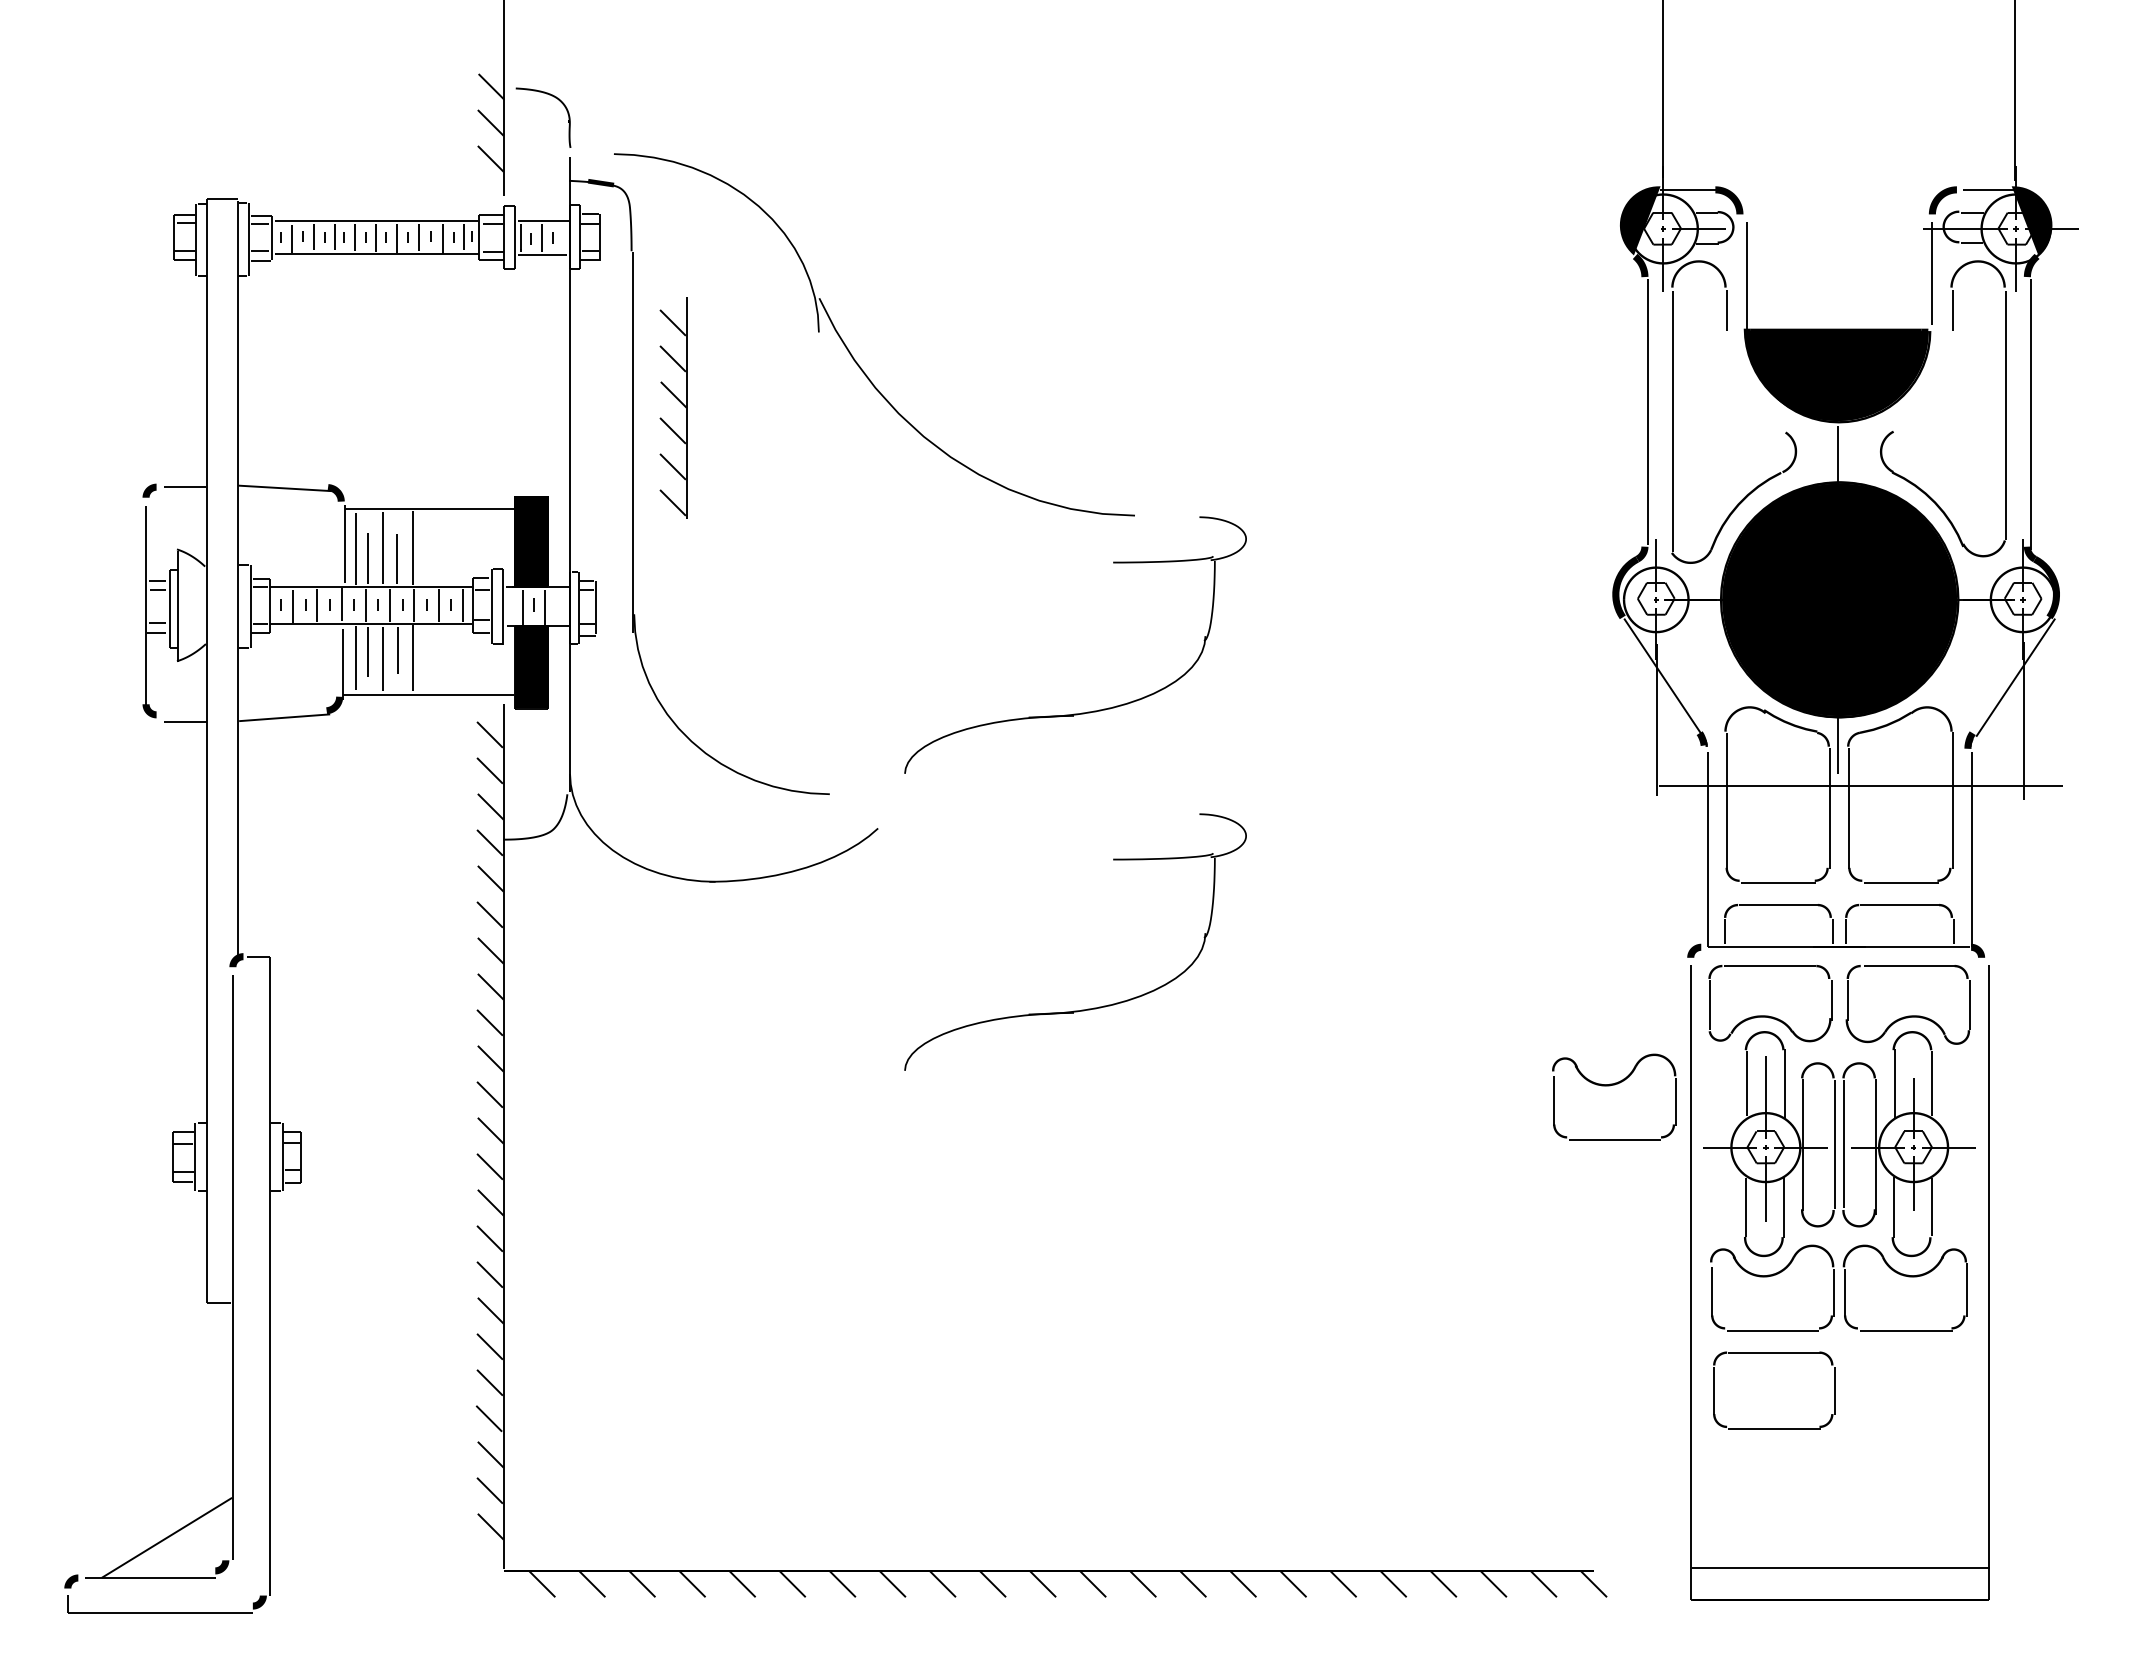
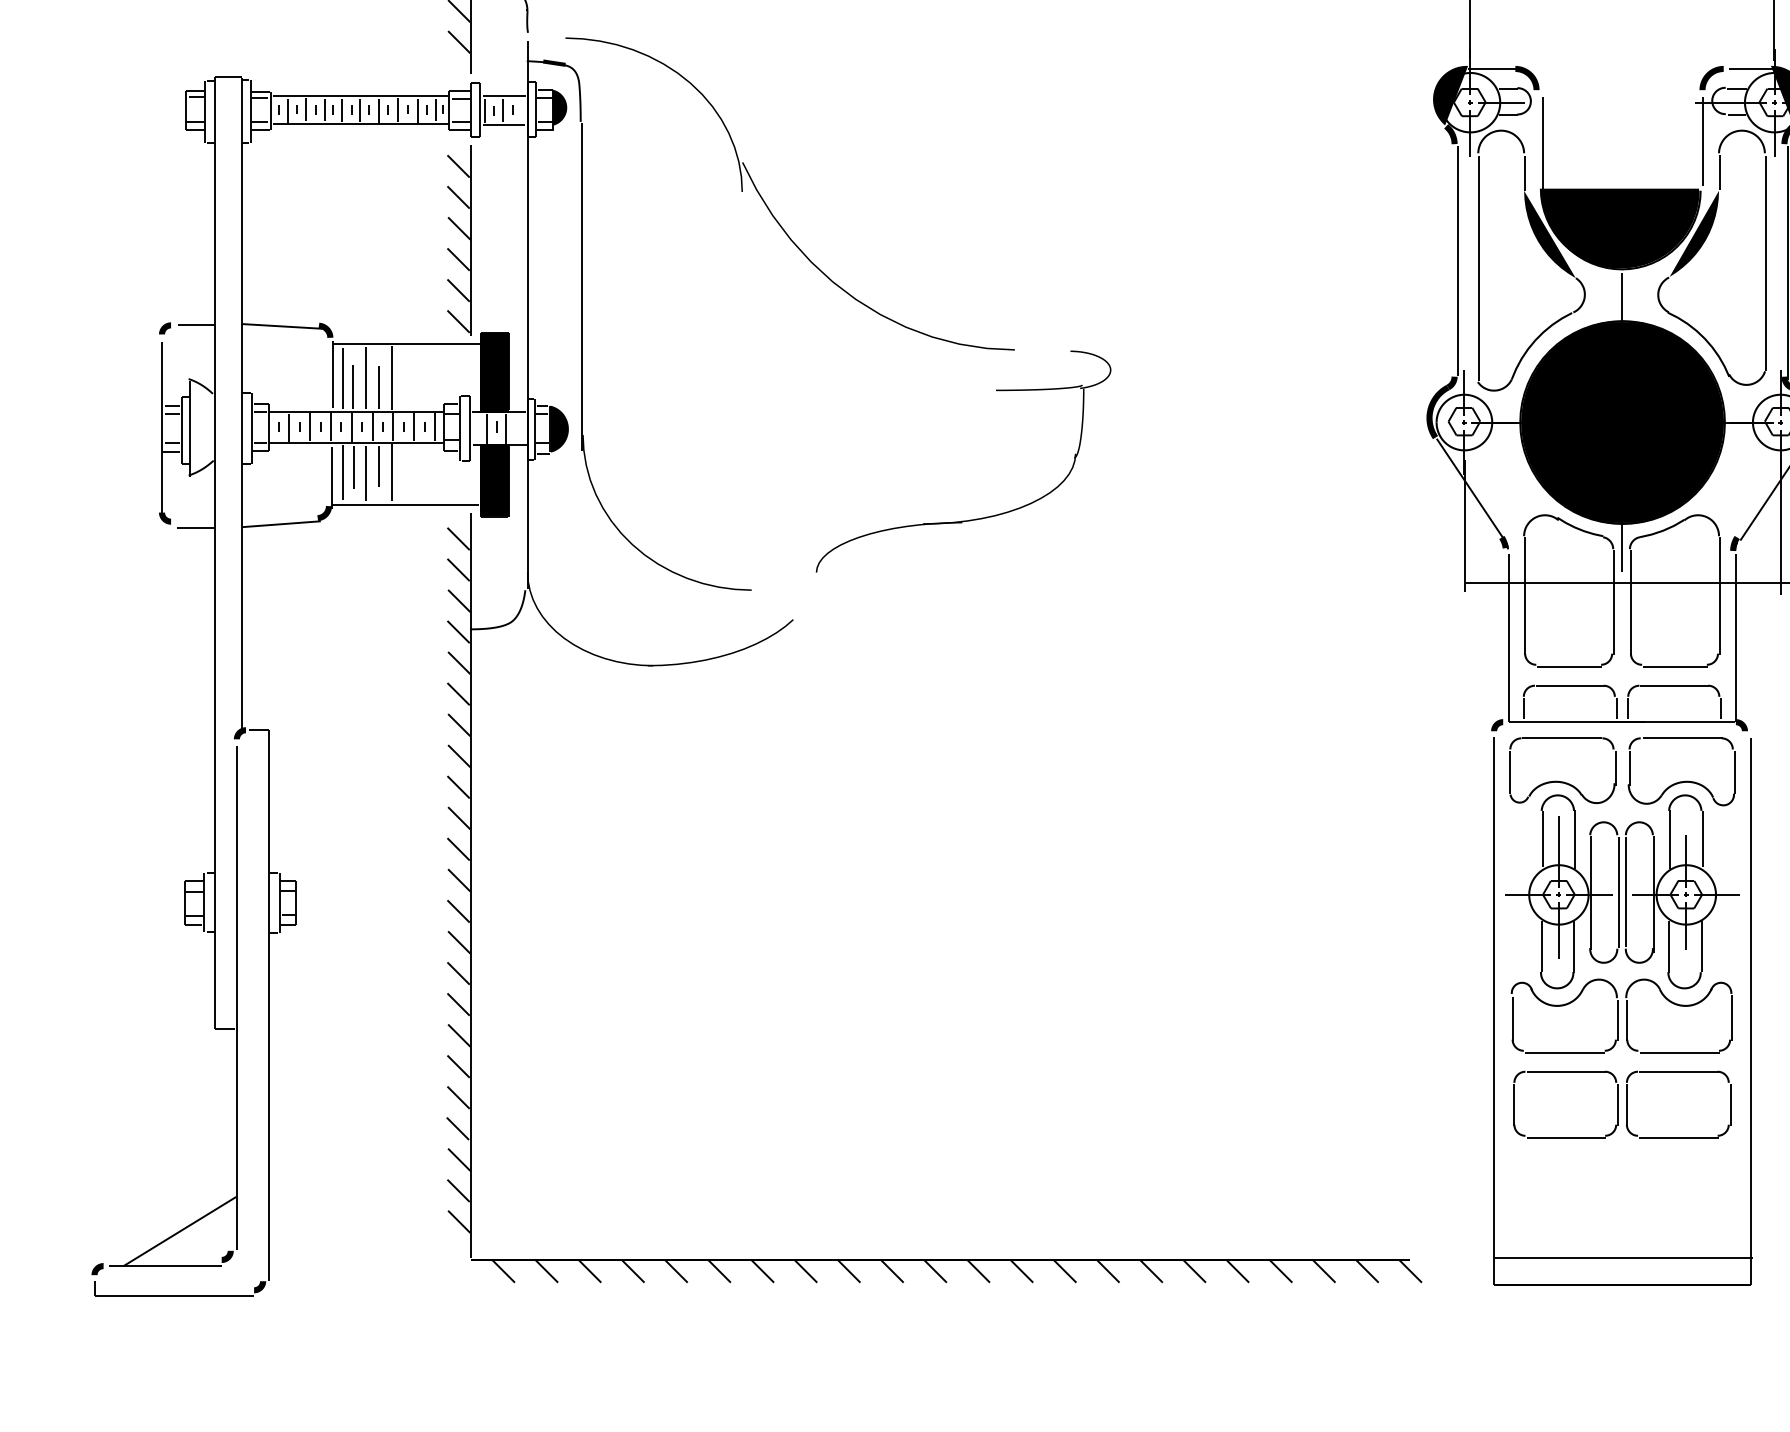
fill: (606, 234) -> (559, 107), added
fill: (1755, 381) -> (1549, 234), added
fill: (1922, 381) -> (1693, 234), added
part: (678, 401) -> (463, 234), moved
fill: (606, 607) -> (559, 429), added
part: (1087, 1008) -> (973, 774), removed
part: (1610, 1086) -> (1424, 842), removed
part: (1904, 1353) -> (1678, 1072), added

